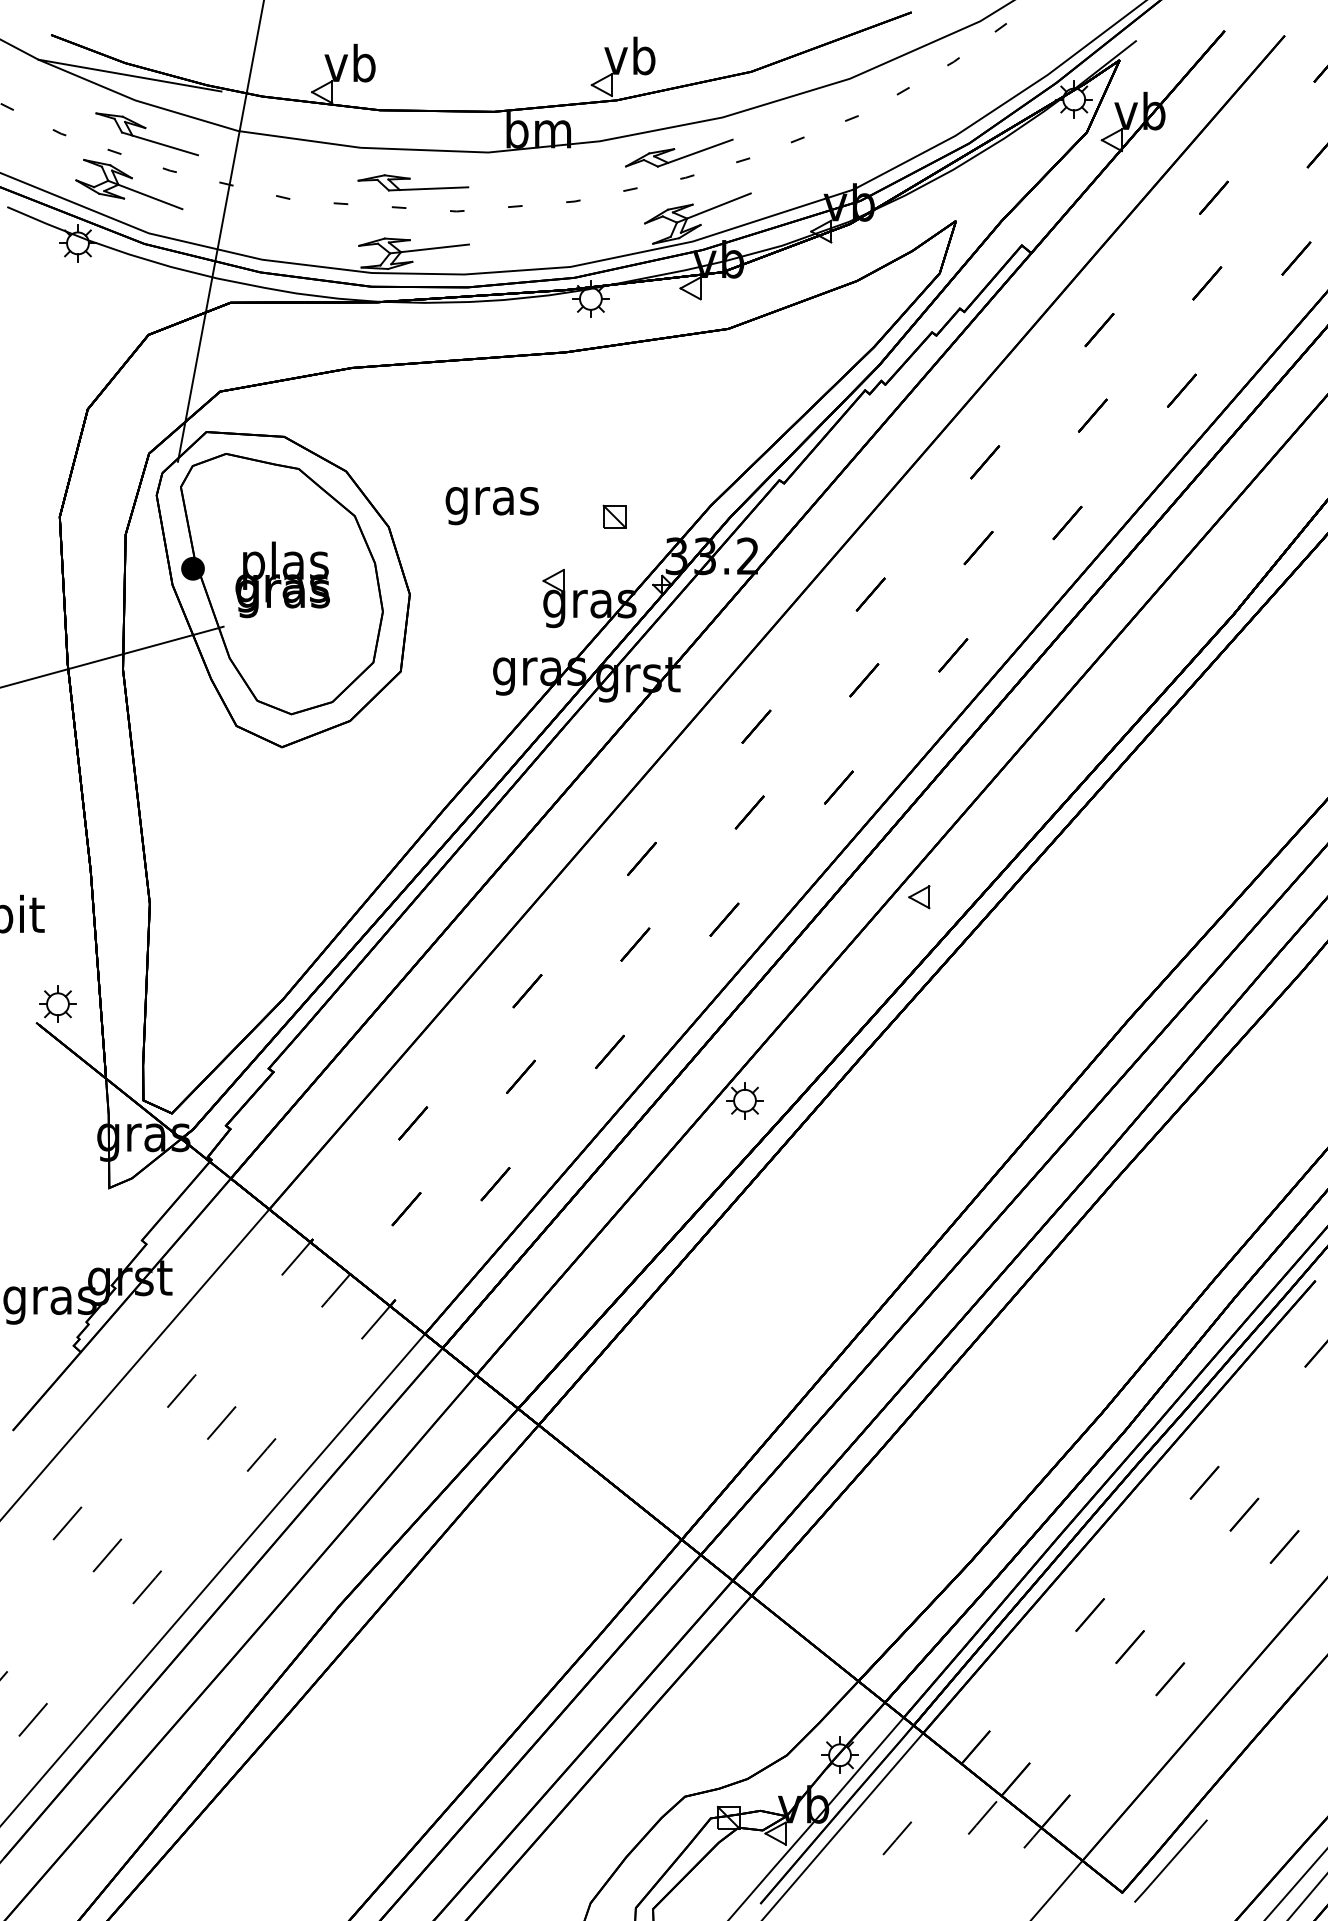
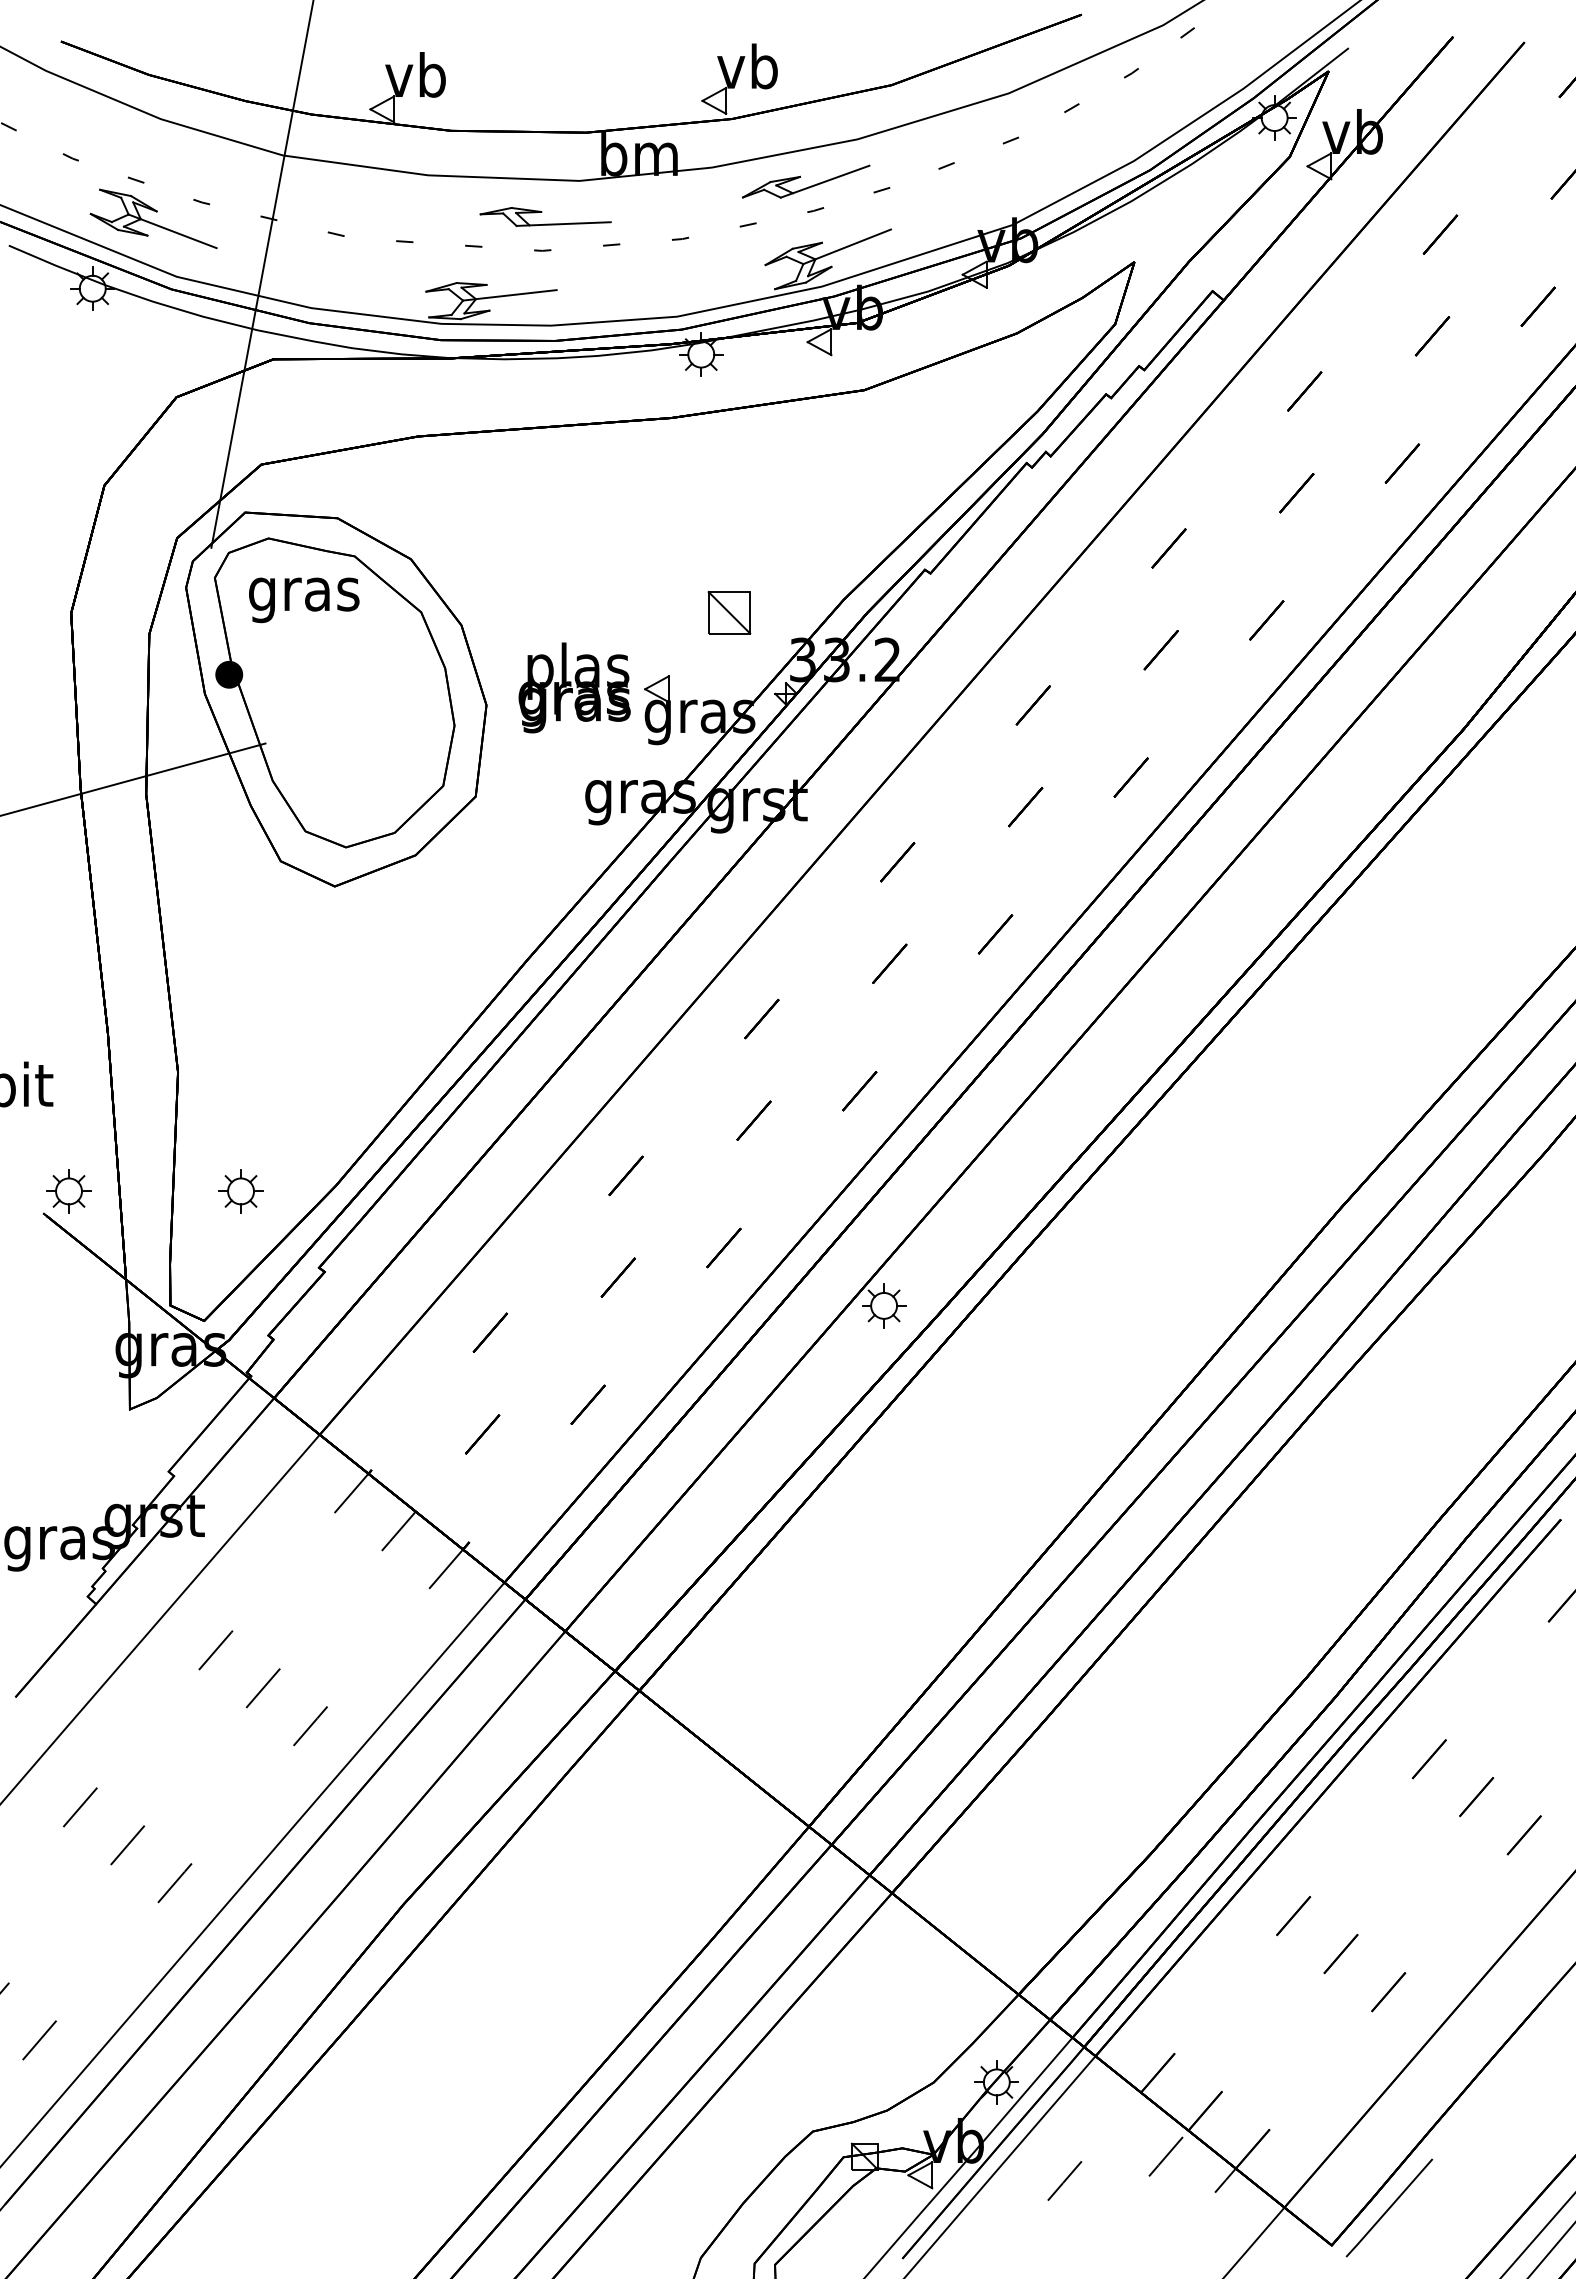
line: (129, 75) -> (153, 89), removed
part: (146, 134) -> (174, 159), removed
part: (413, 182) -> (545, 216), moved
text: (492, 506) -> (304, 600), moved
part: (614, 517) -> (729, 613), size x1.6
text: (282, 579) -> (574, 687), moved
part: (918, 897) -> (1090, 1064), removed
part: (202, 1004) -> (240, 1191), added

